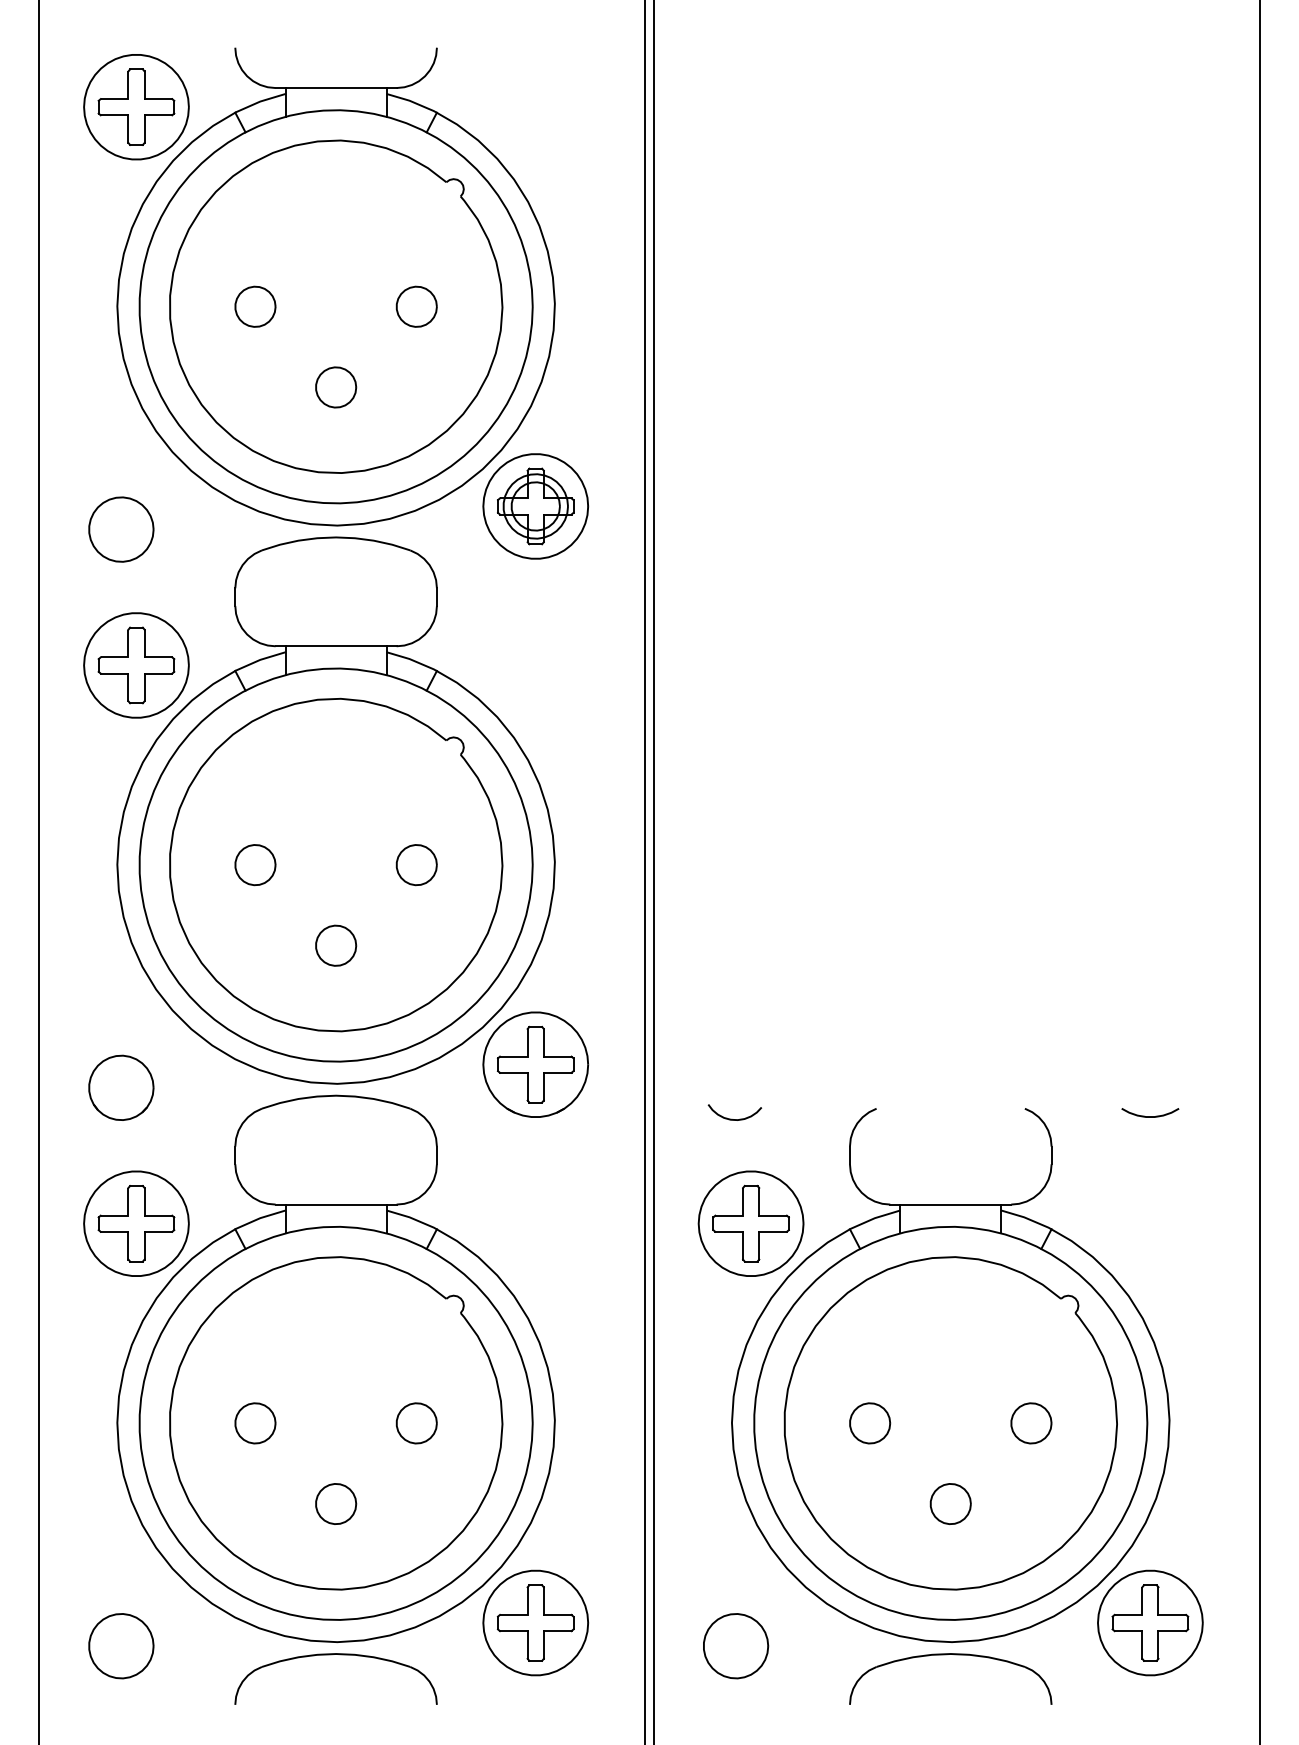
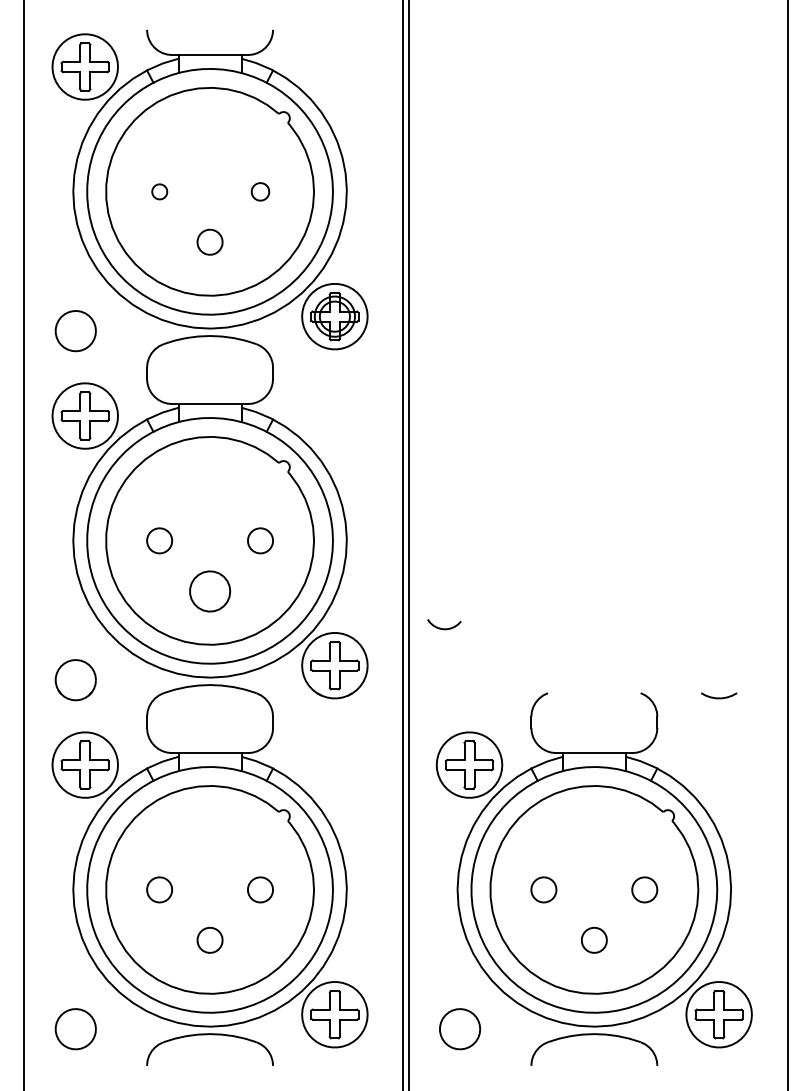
part: (255, 306) -> (159, 191), size x0.6
part: (416, 306) -> (260, 191), size x0.7
part: (335, 944) -> (209, 590), size x1.6
curve: (735, 1118) -> (444, 628), moved

